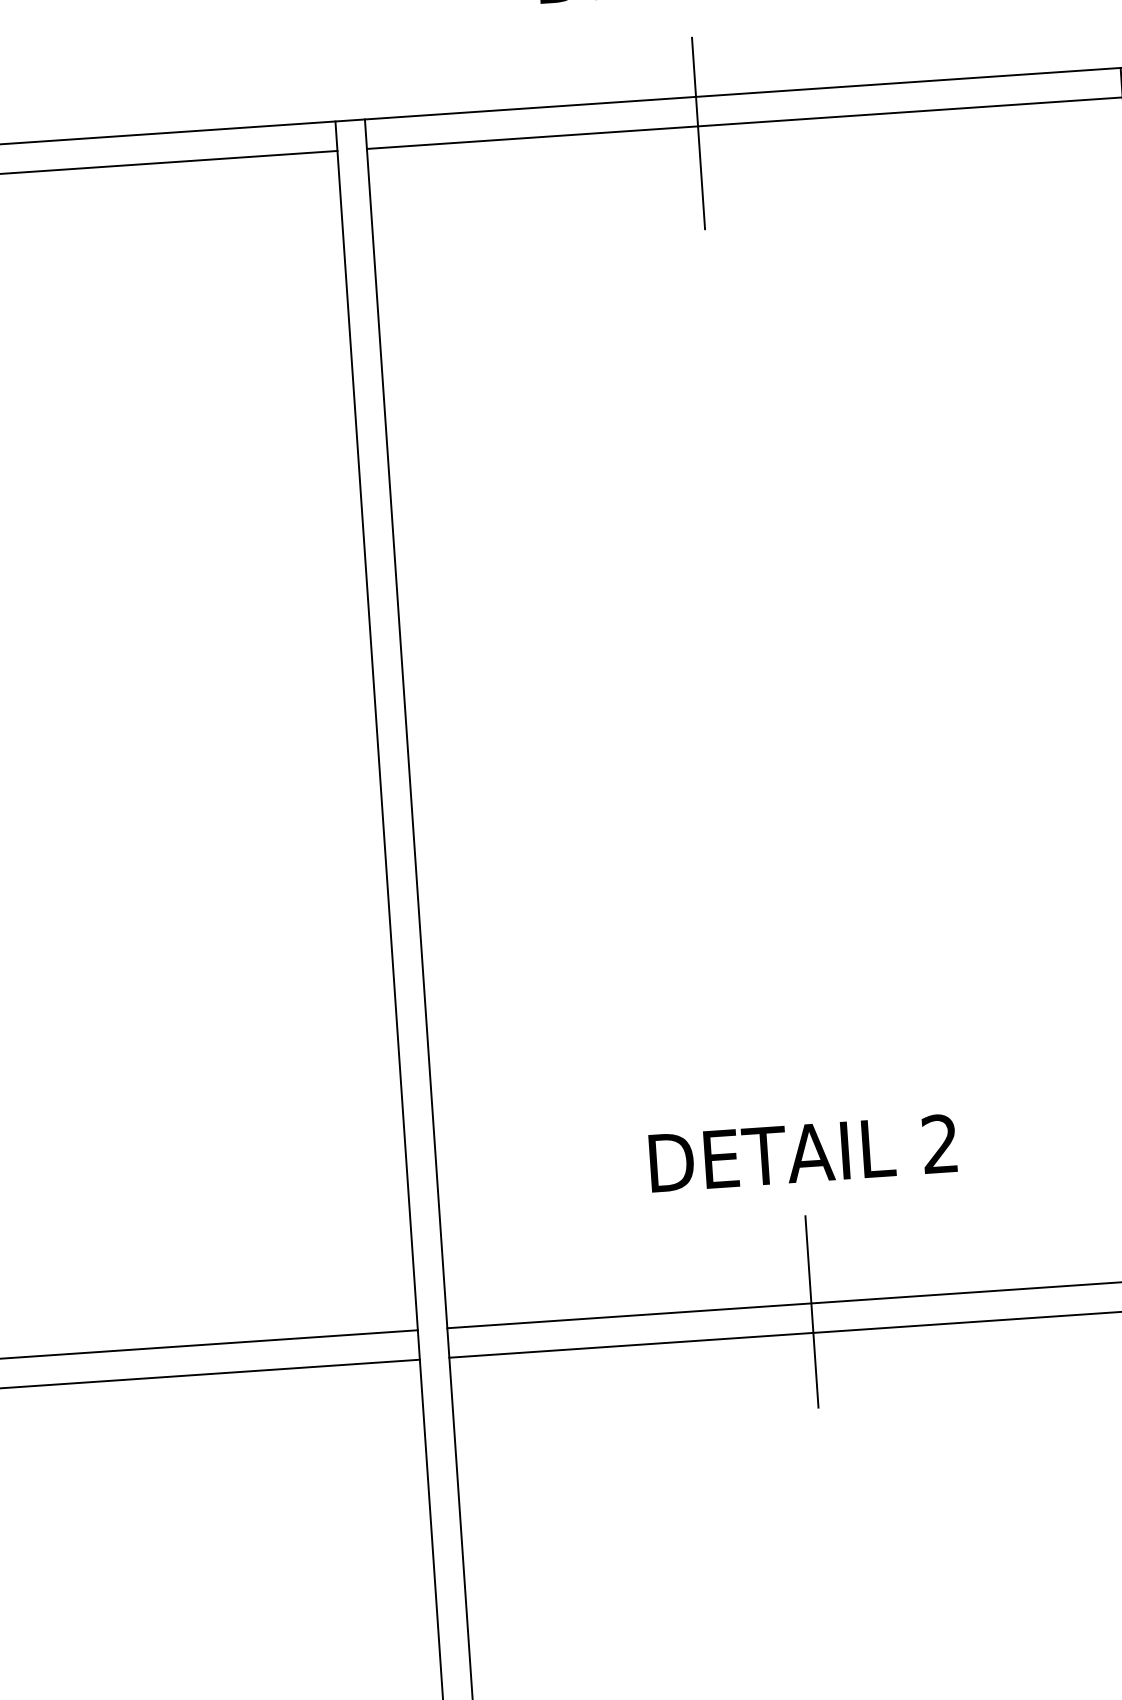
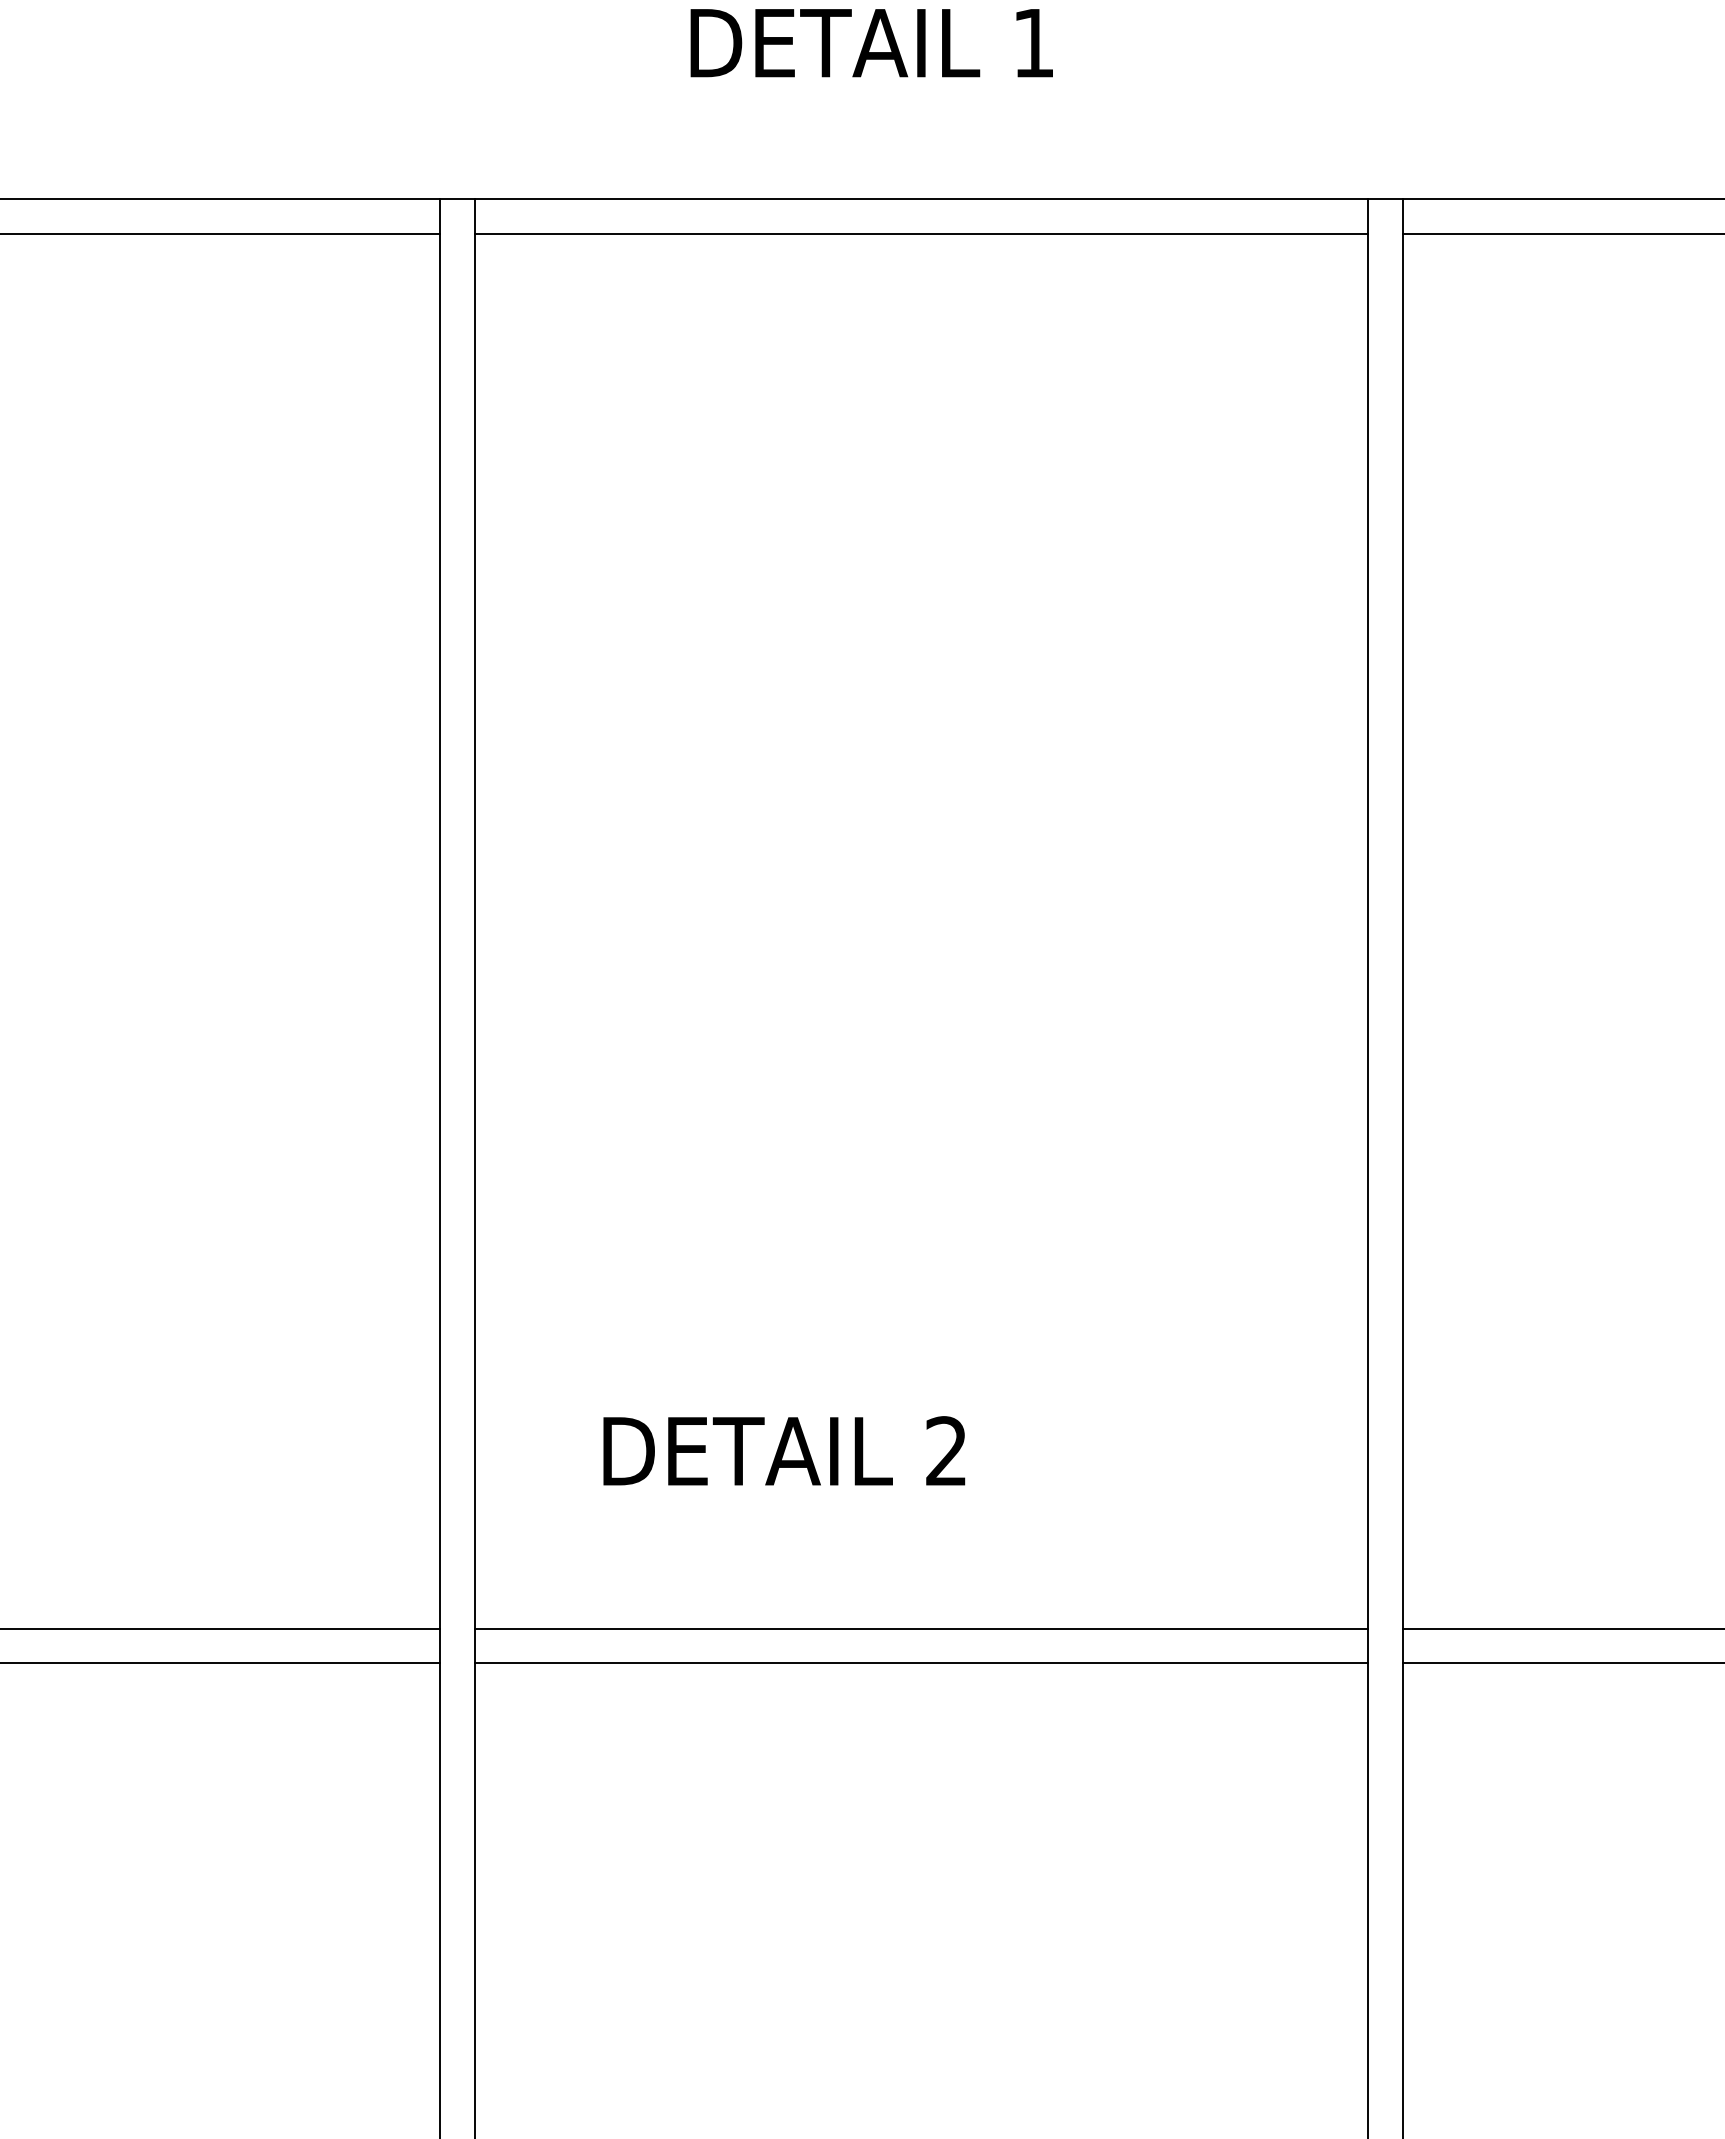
line: (698, 133) -> (866, 242), removed
text: (803, 1152) -> (784, 1450), moved
line: (812, 1311) -> (905, 1638), removed

